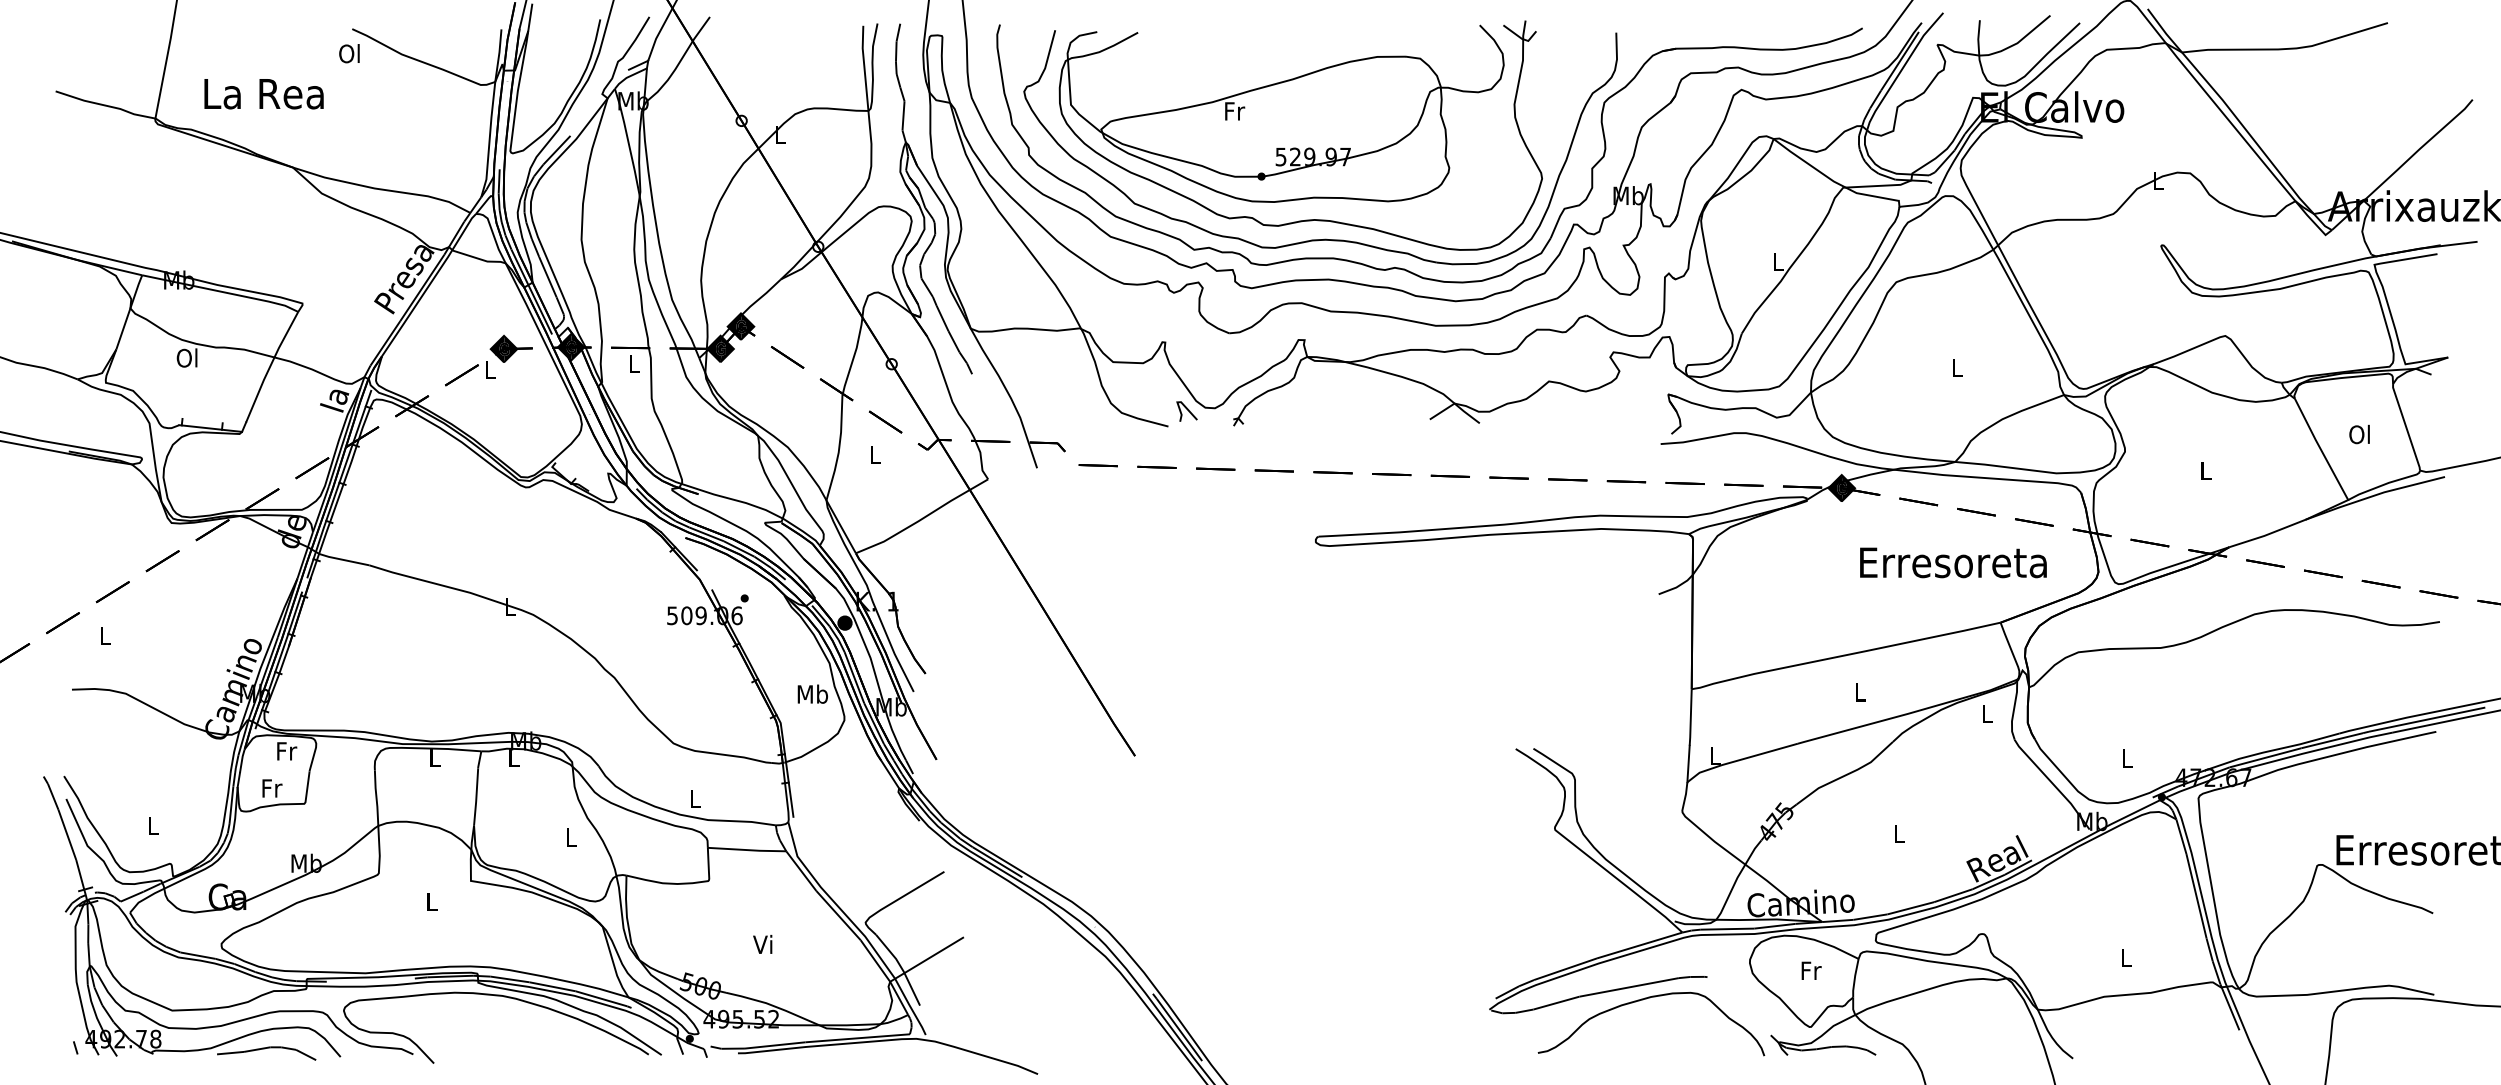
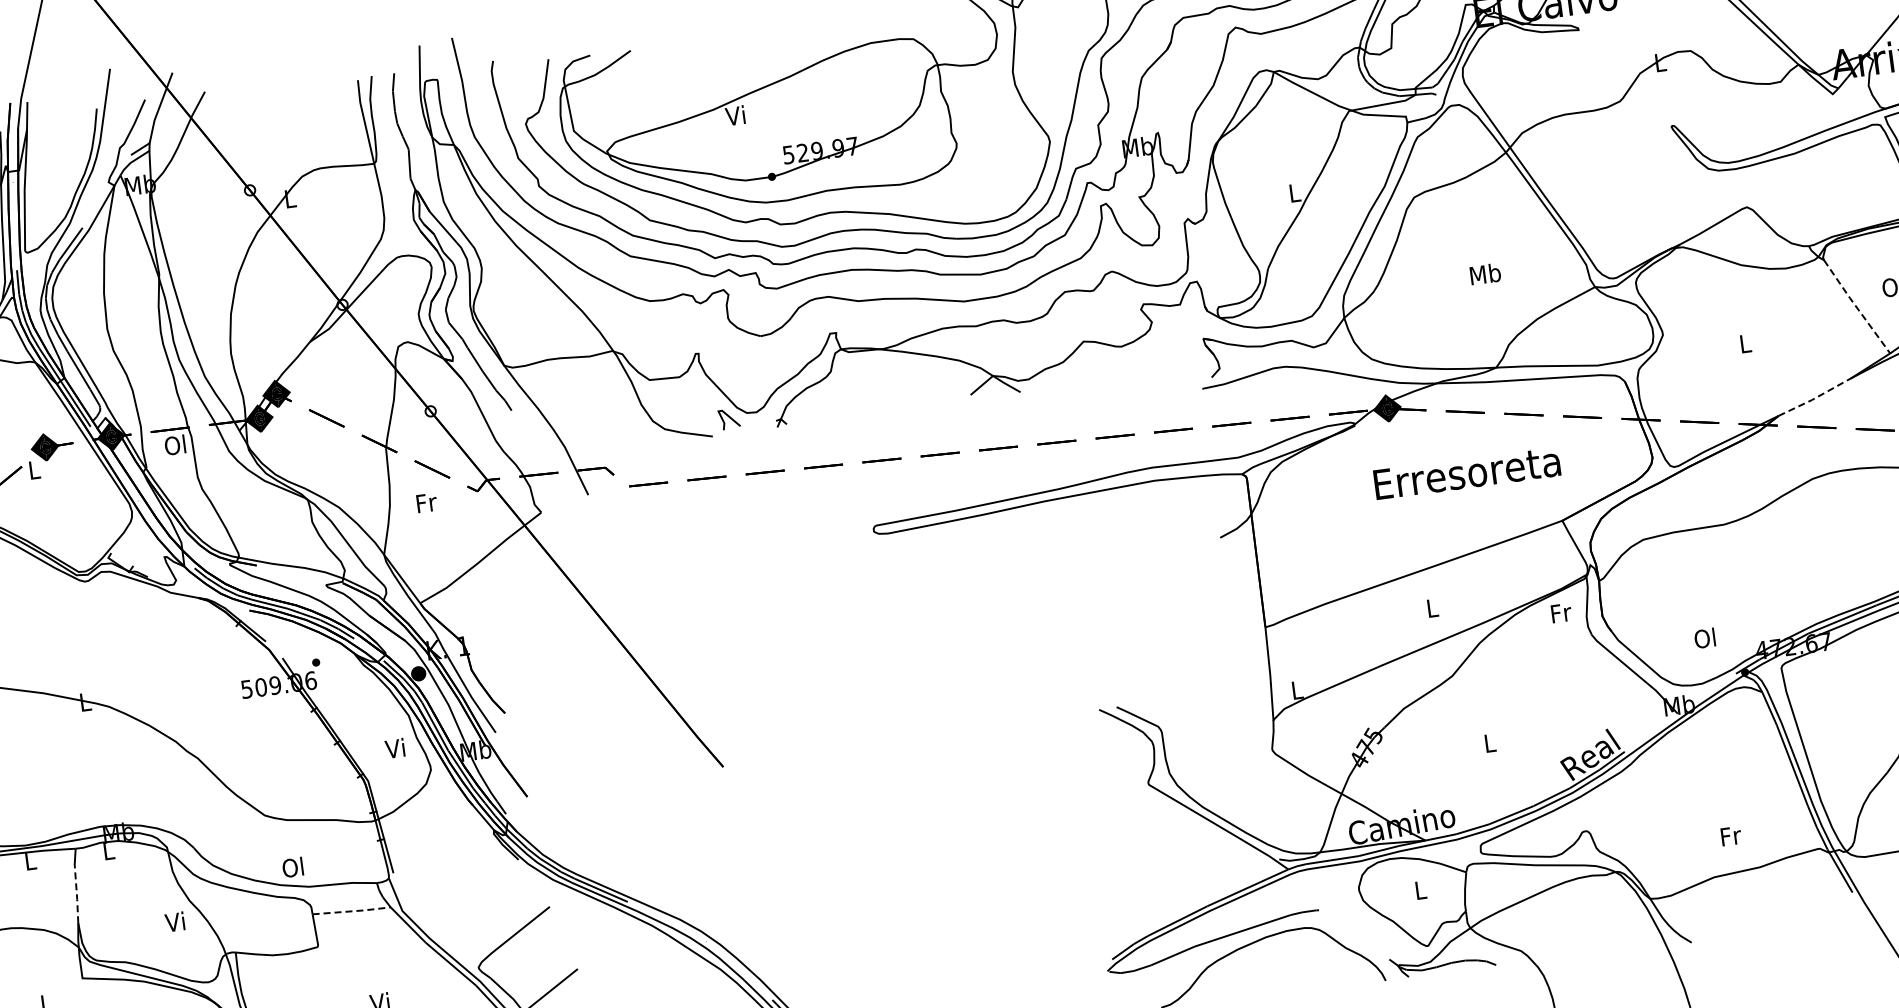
text: (1234, 110) -> (736, 114), Fr -> Vi
text: (633, 363) -> (175, 444), L -> Ol
text: (1956, 367) -> (1485, 274), L -> Mb
line: (2320, 449) -> (1856, 307), solid -> dashed
text: (875, 454) -> (426, 502), L -> Fr
line: (2267, 534) -> (1814, 398), solid -> dashed
text: (1953, 562) -> (1467, 472), moved
text: (812, 693) -> (395, 747), Mb -> Vi
text: (1987, 714) -> (1561, 613), L -> Fr
text: (2126, 757) -> (1704, 637), L -> Ol
line: (476, 797) -> (76, 895), solid -> dashed
text: (694, 798) -> (292, 867), L -> Ol
text: (569, 836) -> (174, 921), L -> Vi
line: (747, 850) -> (352, 911), solid -> dashed
text: (2126, 958) -> (1731, 836), L -> Fr
text: (1811, 970) -> (1421, 889), Fr -> L

